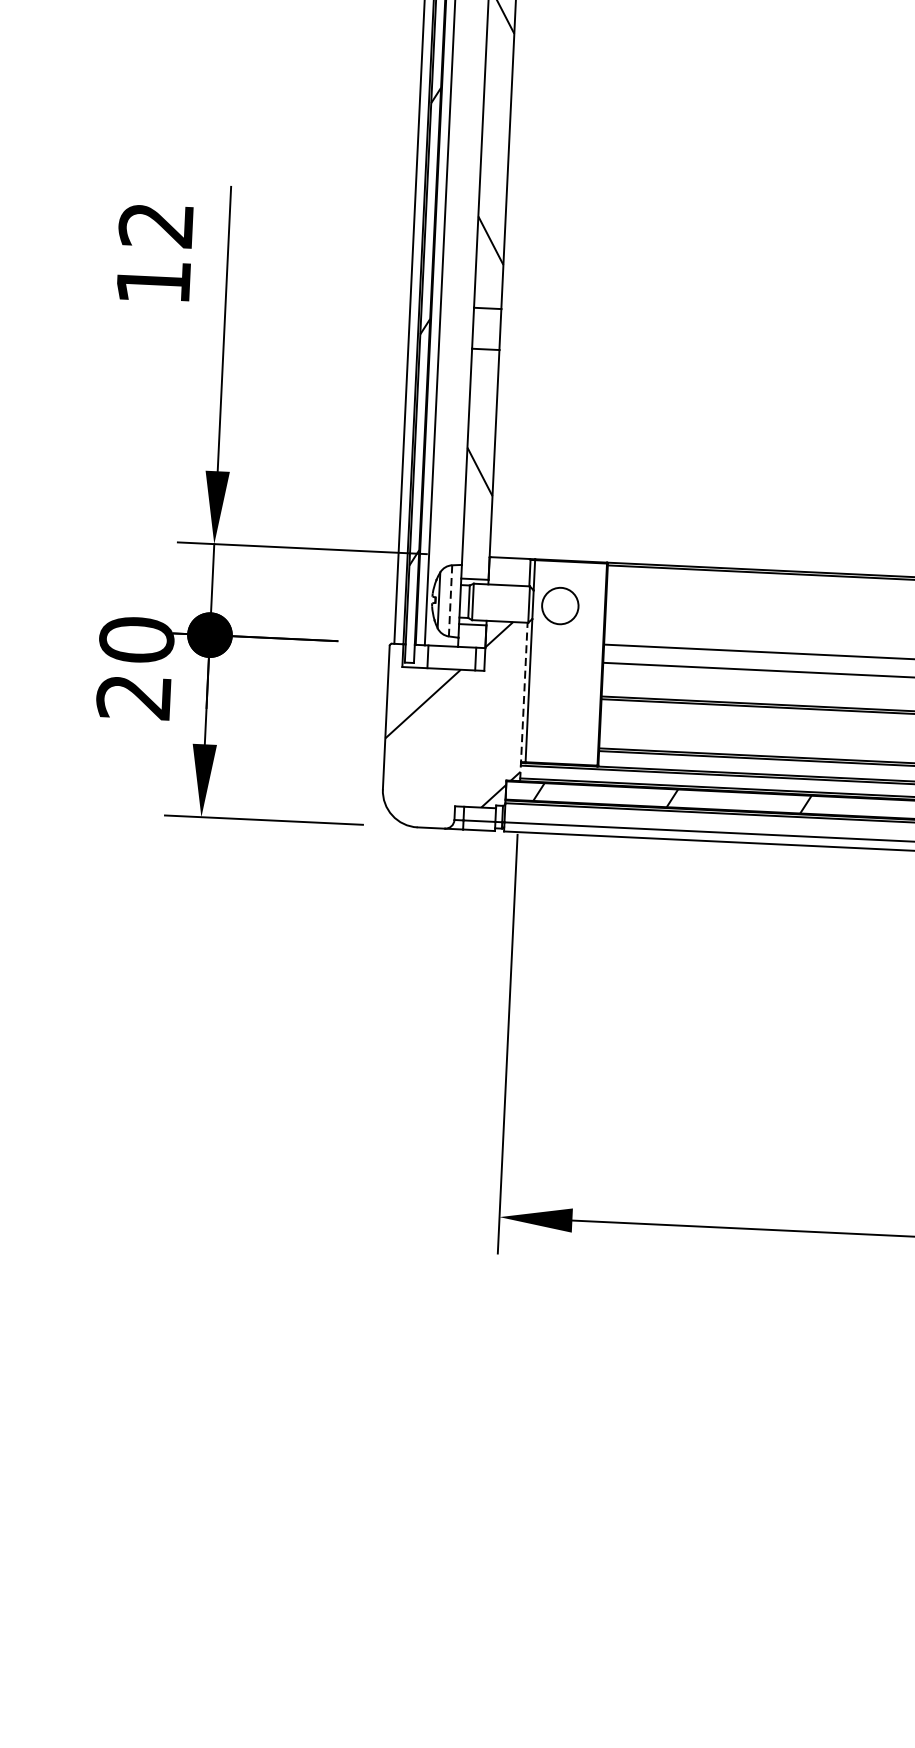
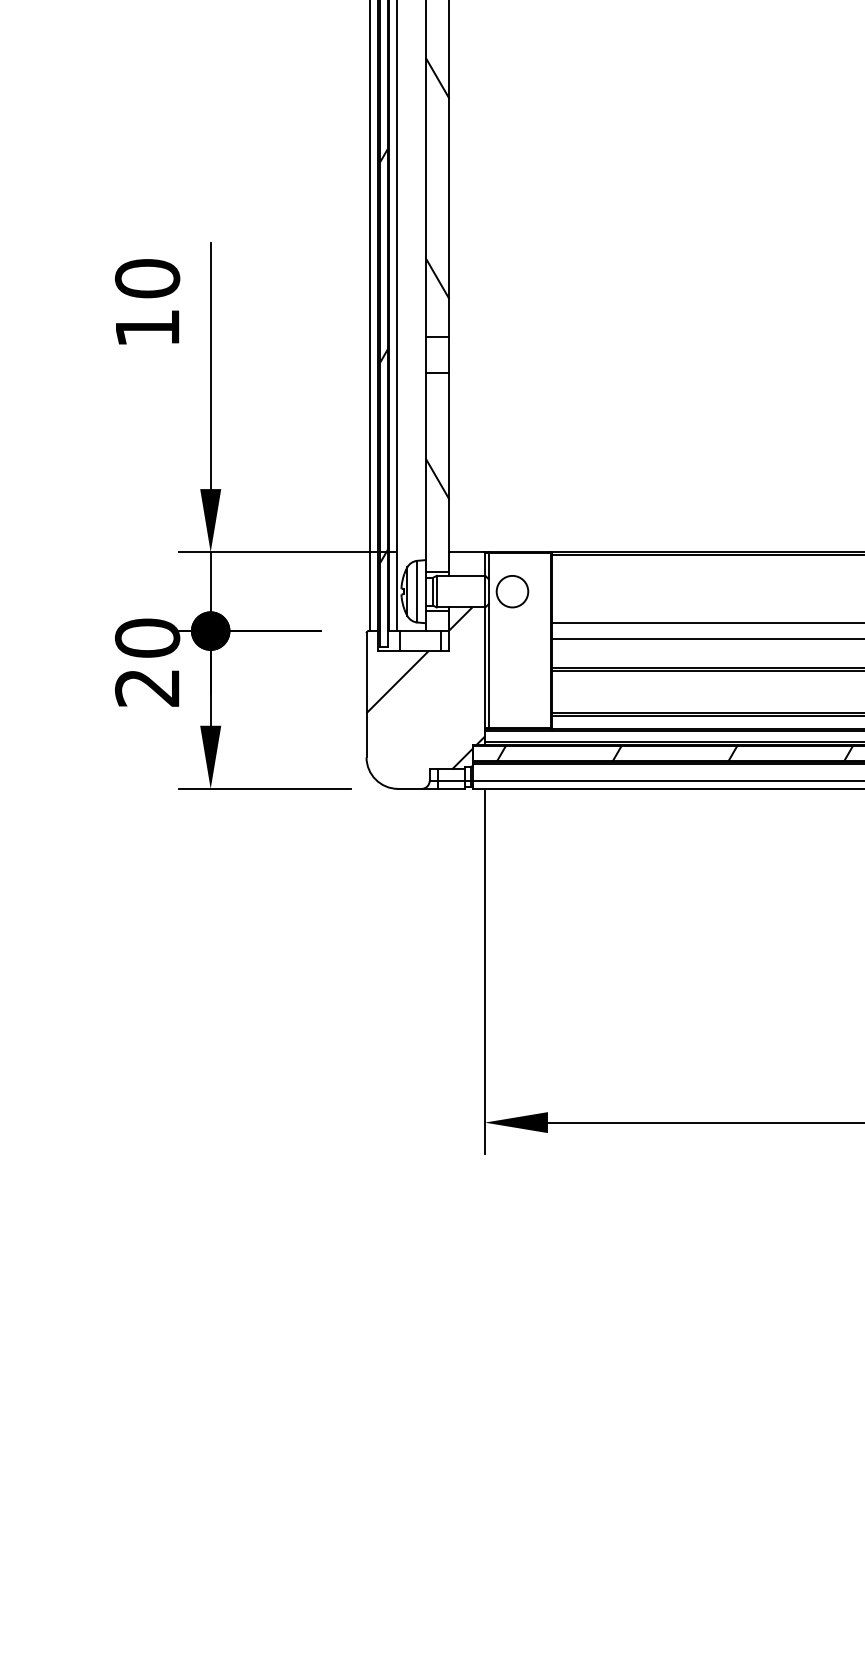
text: (156, 224) -> (147, 278), 12 -> 10
line: (450, 600) -> (417, 591), dashed -> solid
line: (523, 701) -> (484, 675), dashed -> solid

